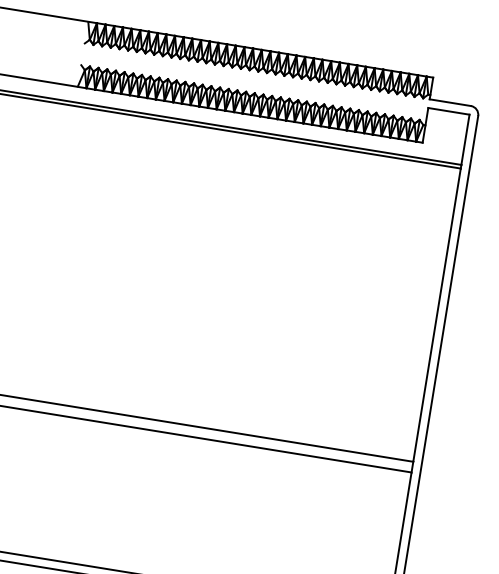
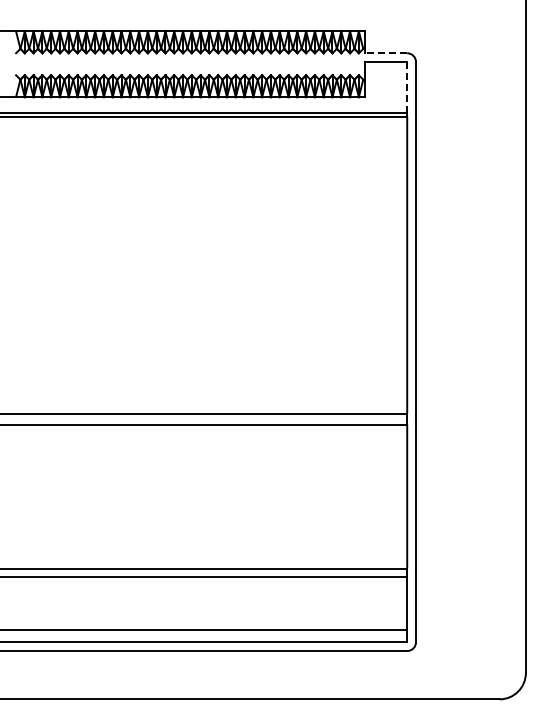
line: (450, 102) -> (386, 53), solid -> dashed
line: (465, 140) -> (407, 88), solid -> dashed

